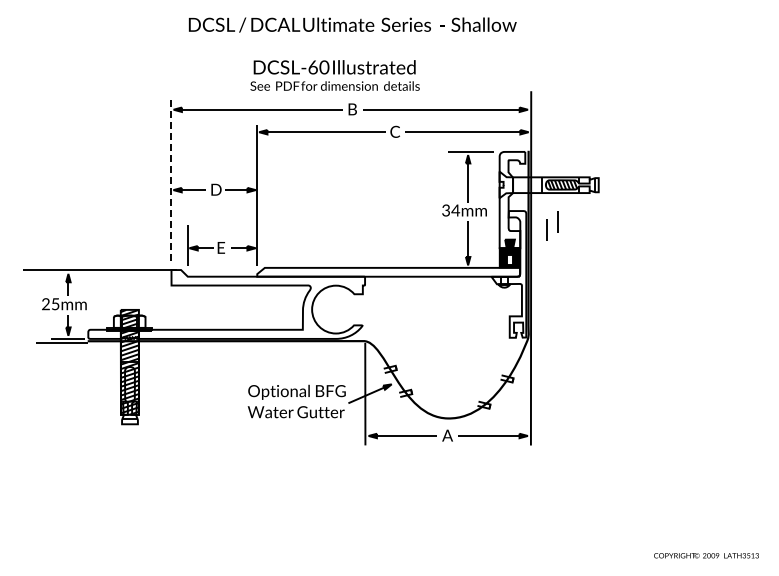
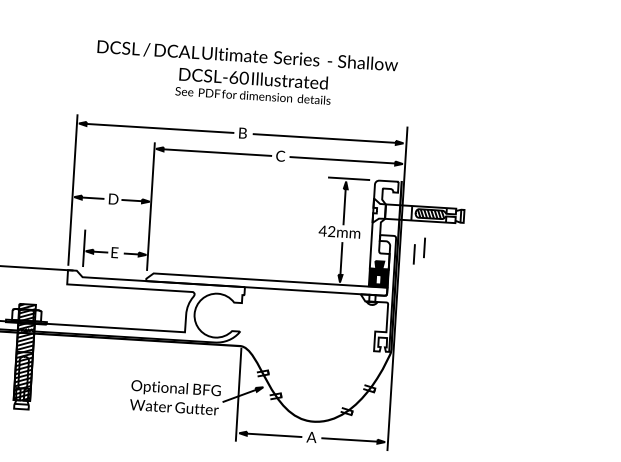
text: (334, 75) -> (253, 86), moved
line: (171, 182) -> (72, 190), dashed -> solid
text: (450, 210) -> (326, 231), 34mm -> 42mm

